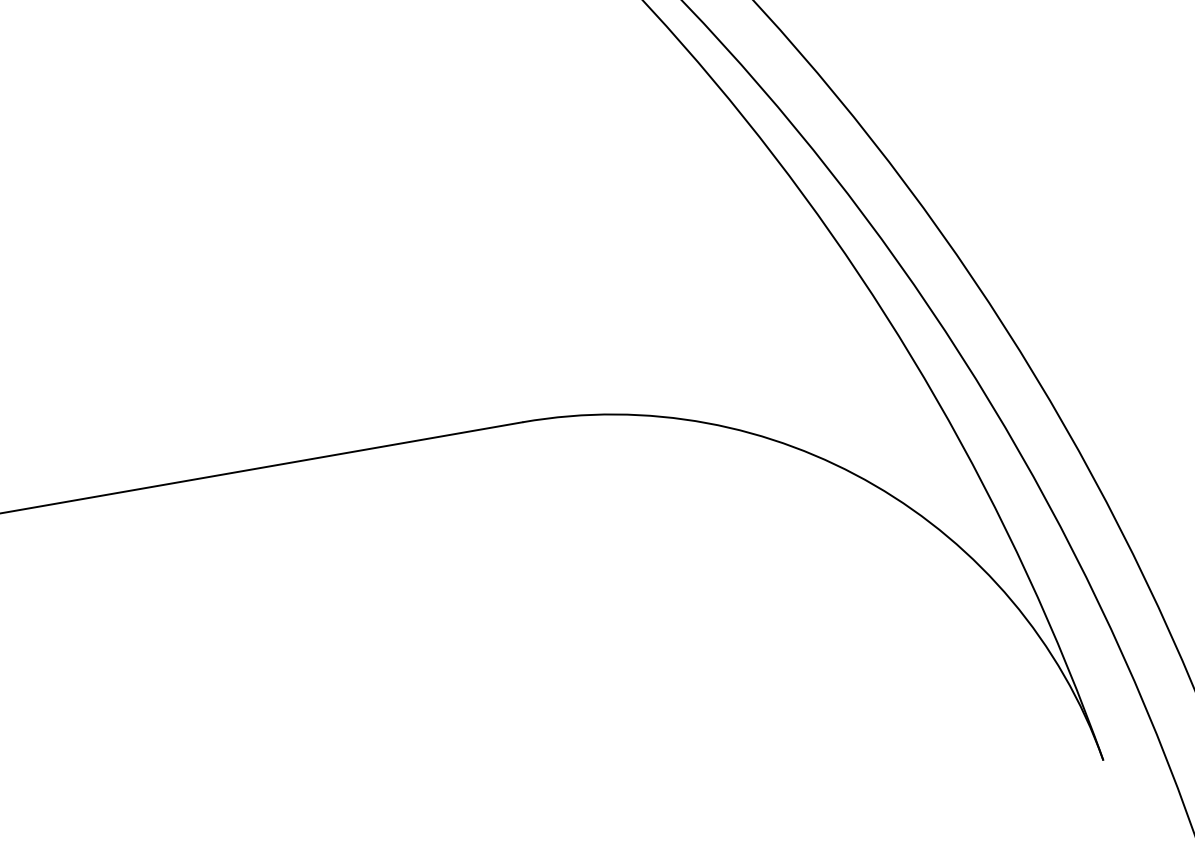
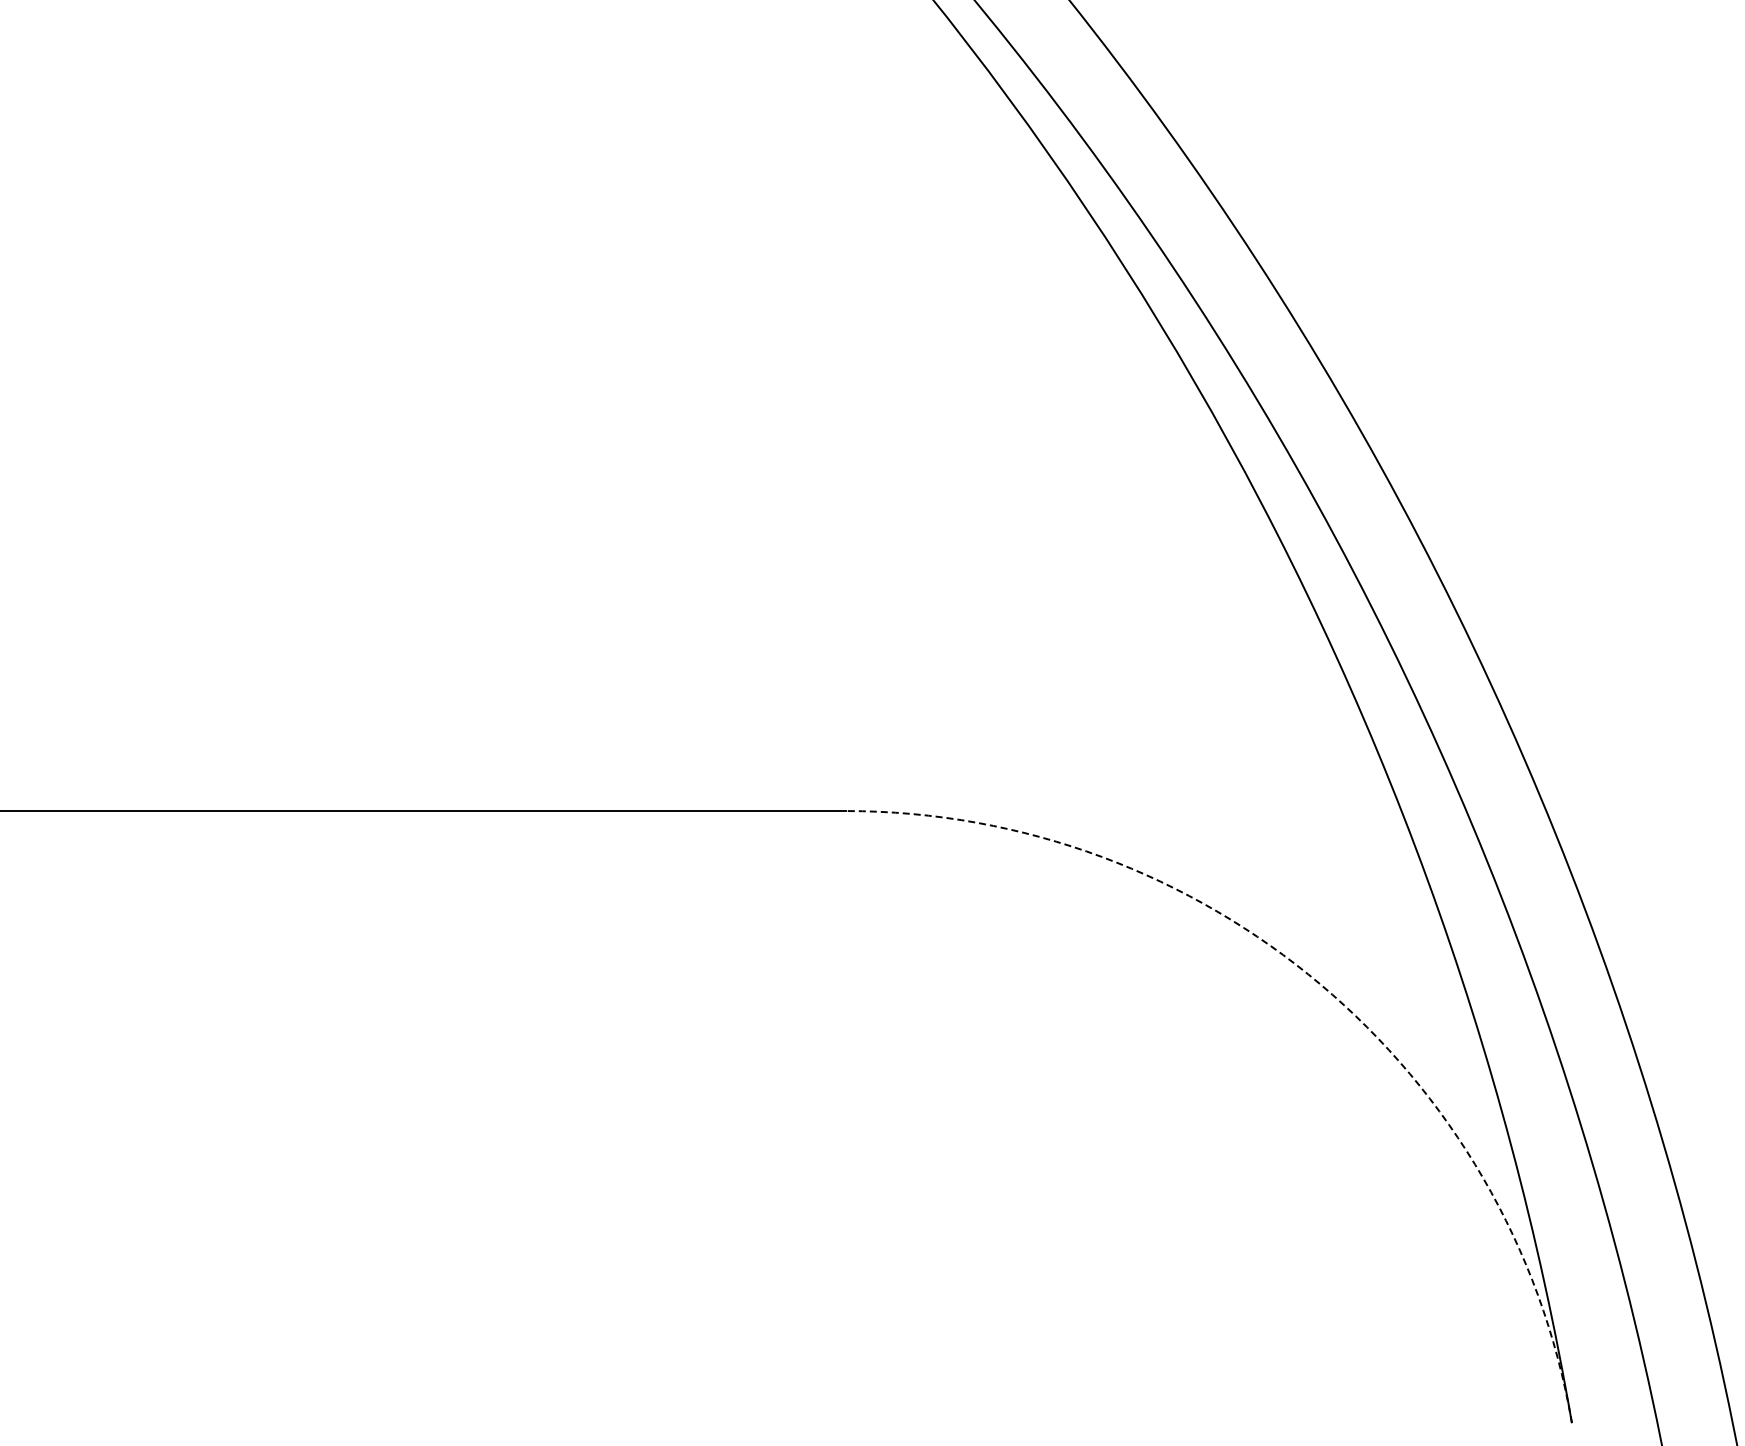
arc: (874, 485) -> (1320, 984), solid -> dashed

